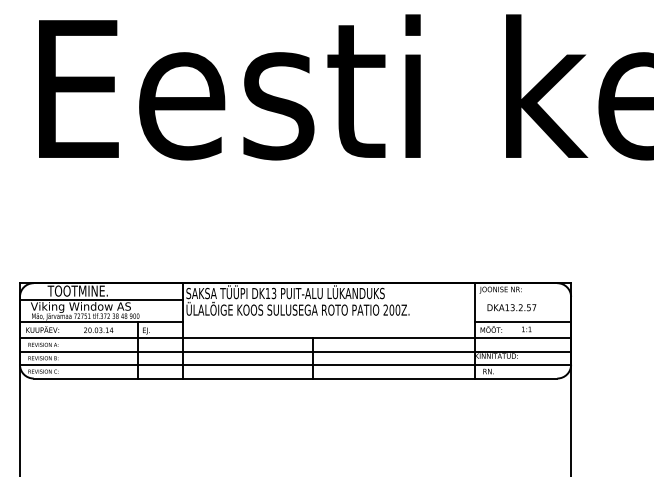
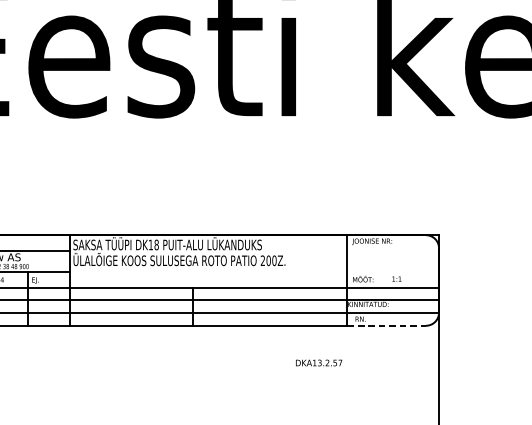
text: (273, 293) -> (156, 244), DK13 -> DK18
text: (511, 307) -> (318, 362), moved
line: (522, 321) -> (392, 271), removed
line: (516, 378) -> (387, 325), solid -> dashed

